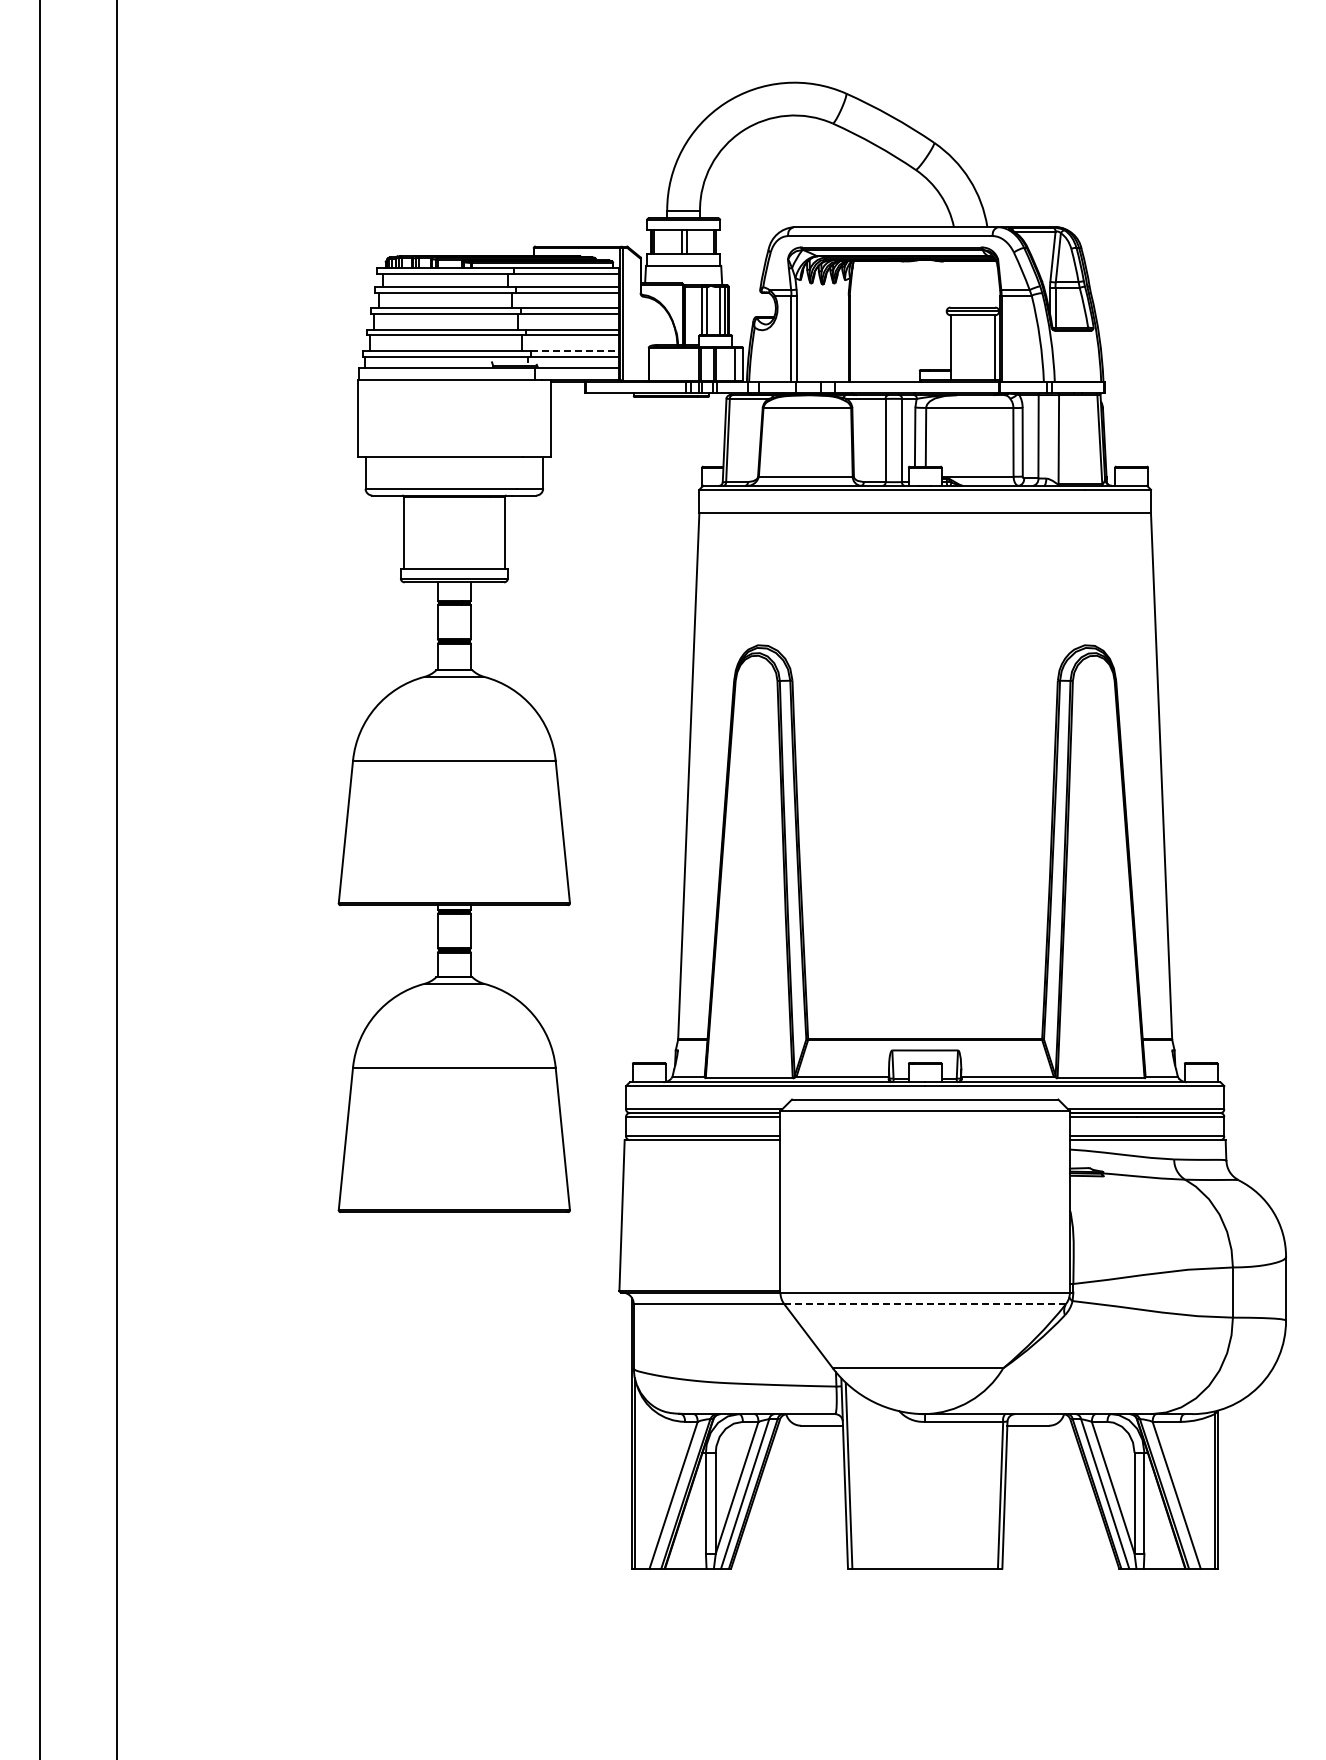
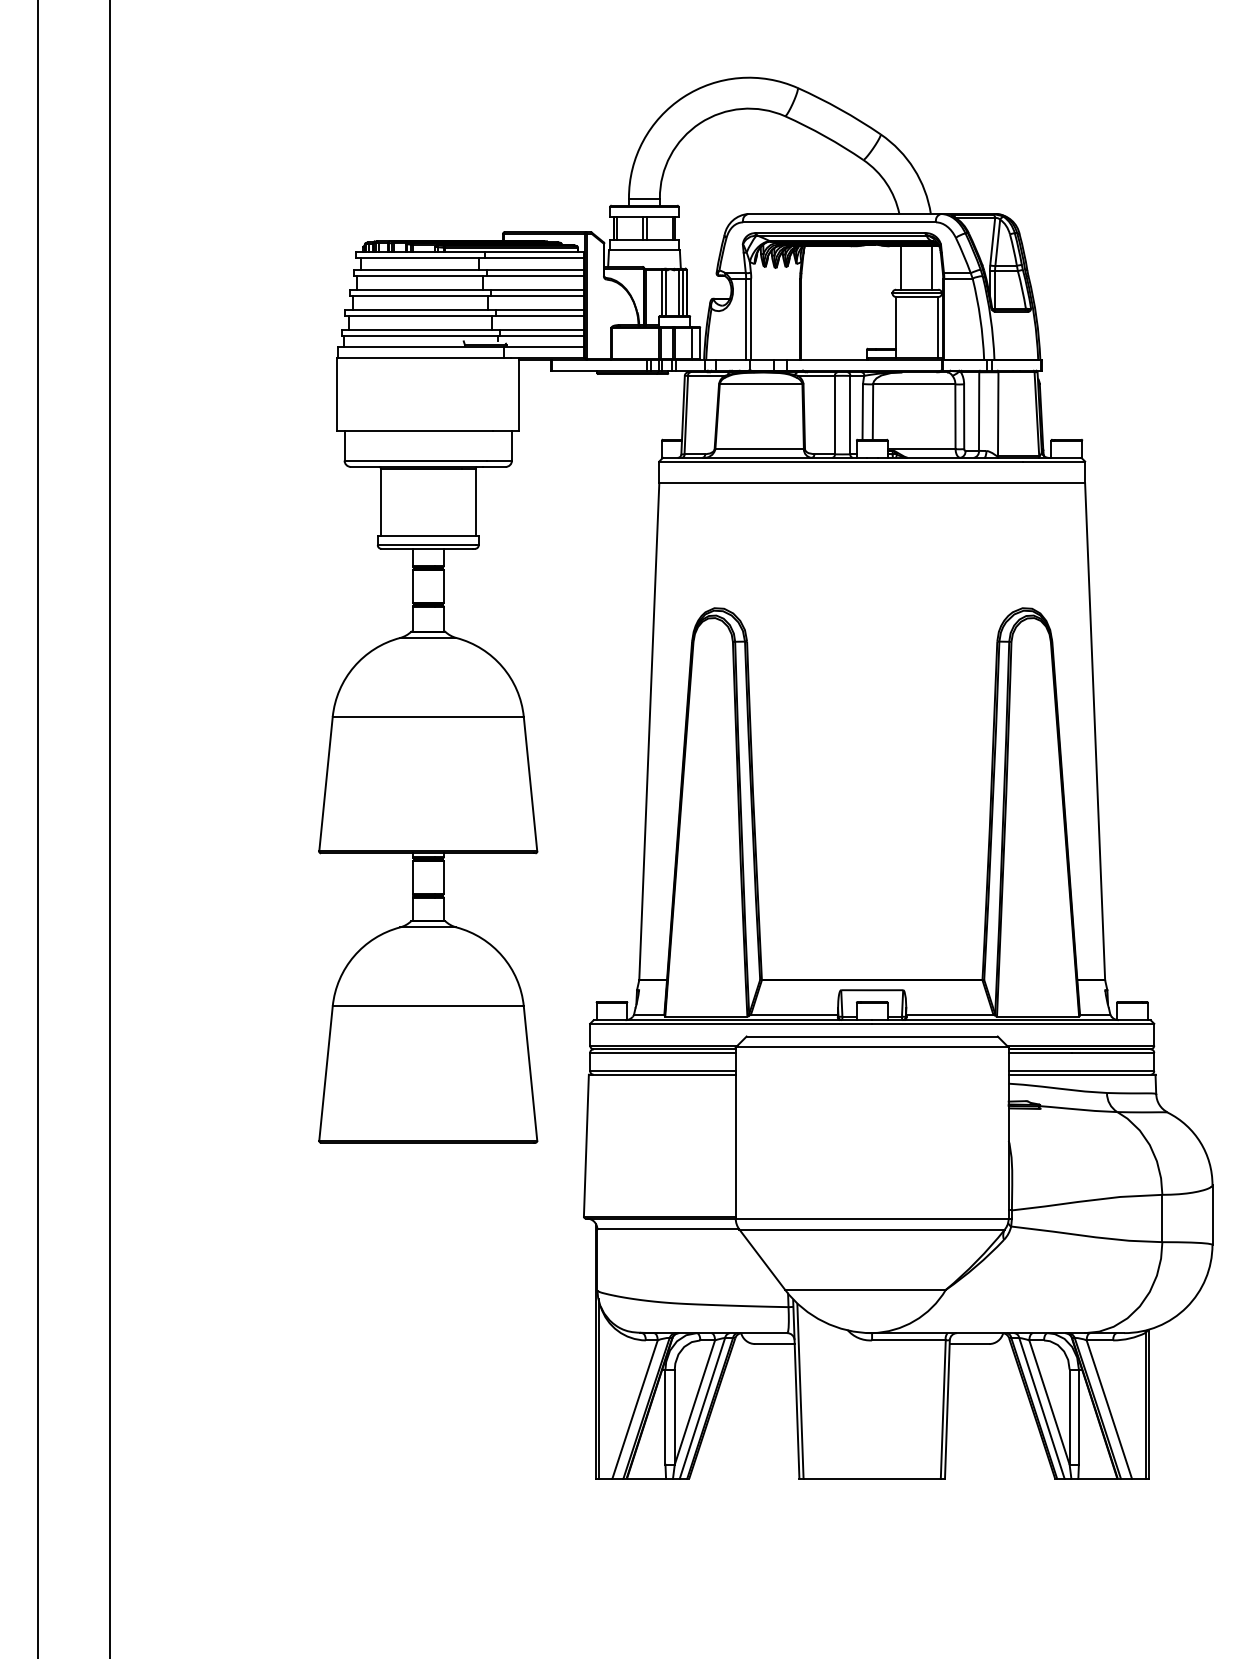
line: (956, 284) -> (901, 268), added
line: (988, 284) -> (931, 268), added
line: (575, 350) -> (542, 330), dashed -> solid
line: (925, 1304) -> (872, 1229), dashed -> solid

